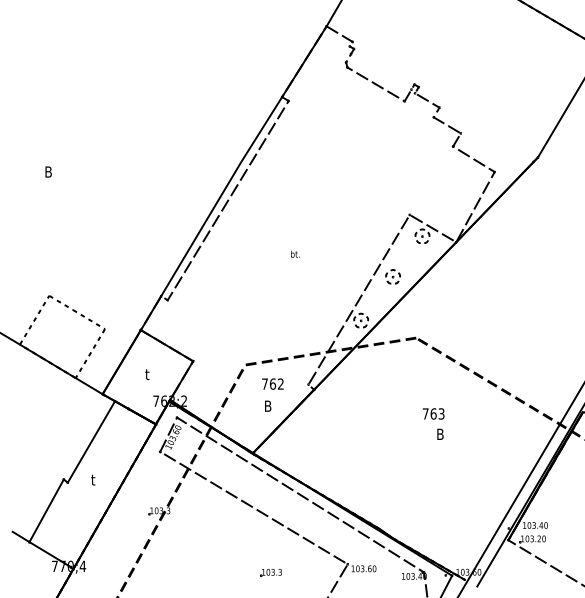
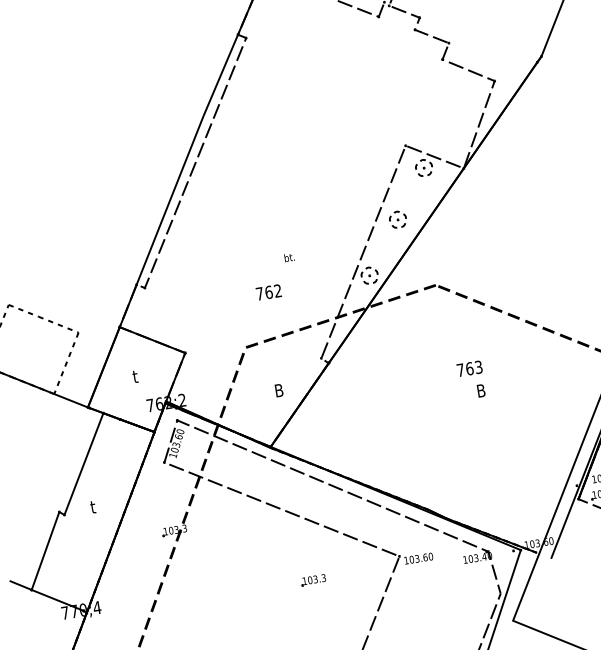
text: (295, 253) -> (289, 256), moved
text: (272, 383) -> (268, 291), moved

